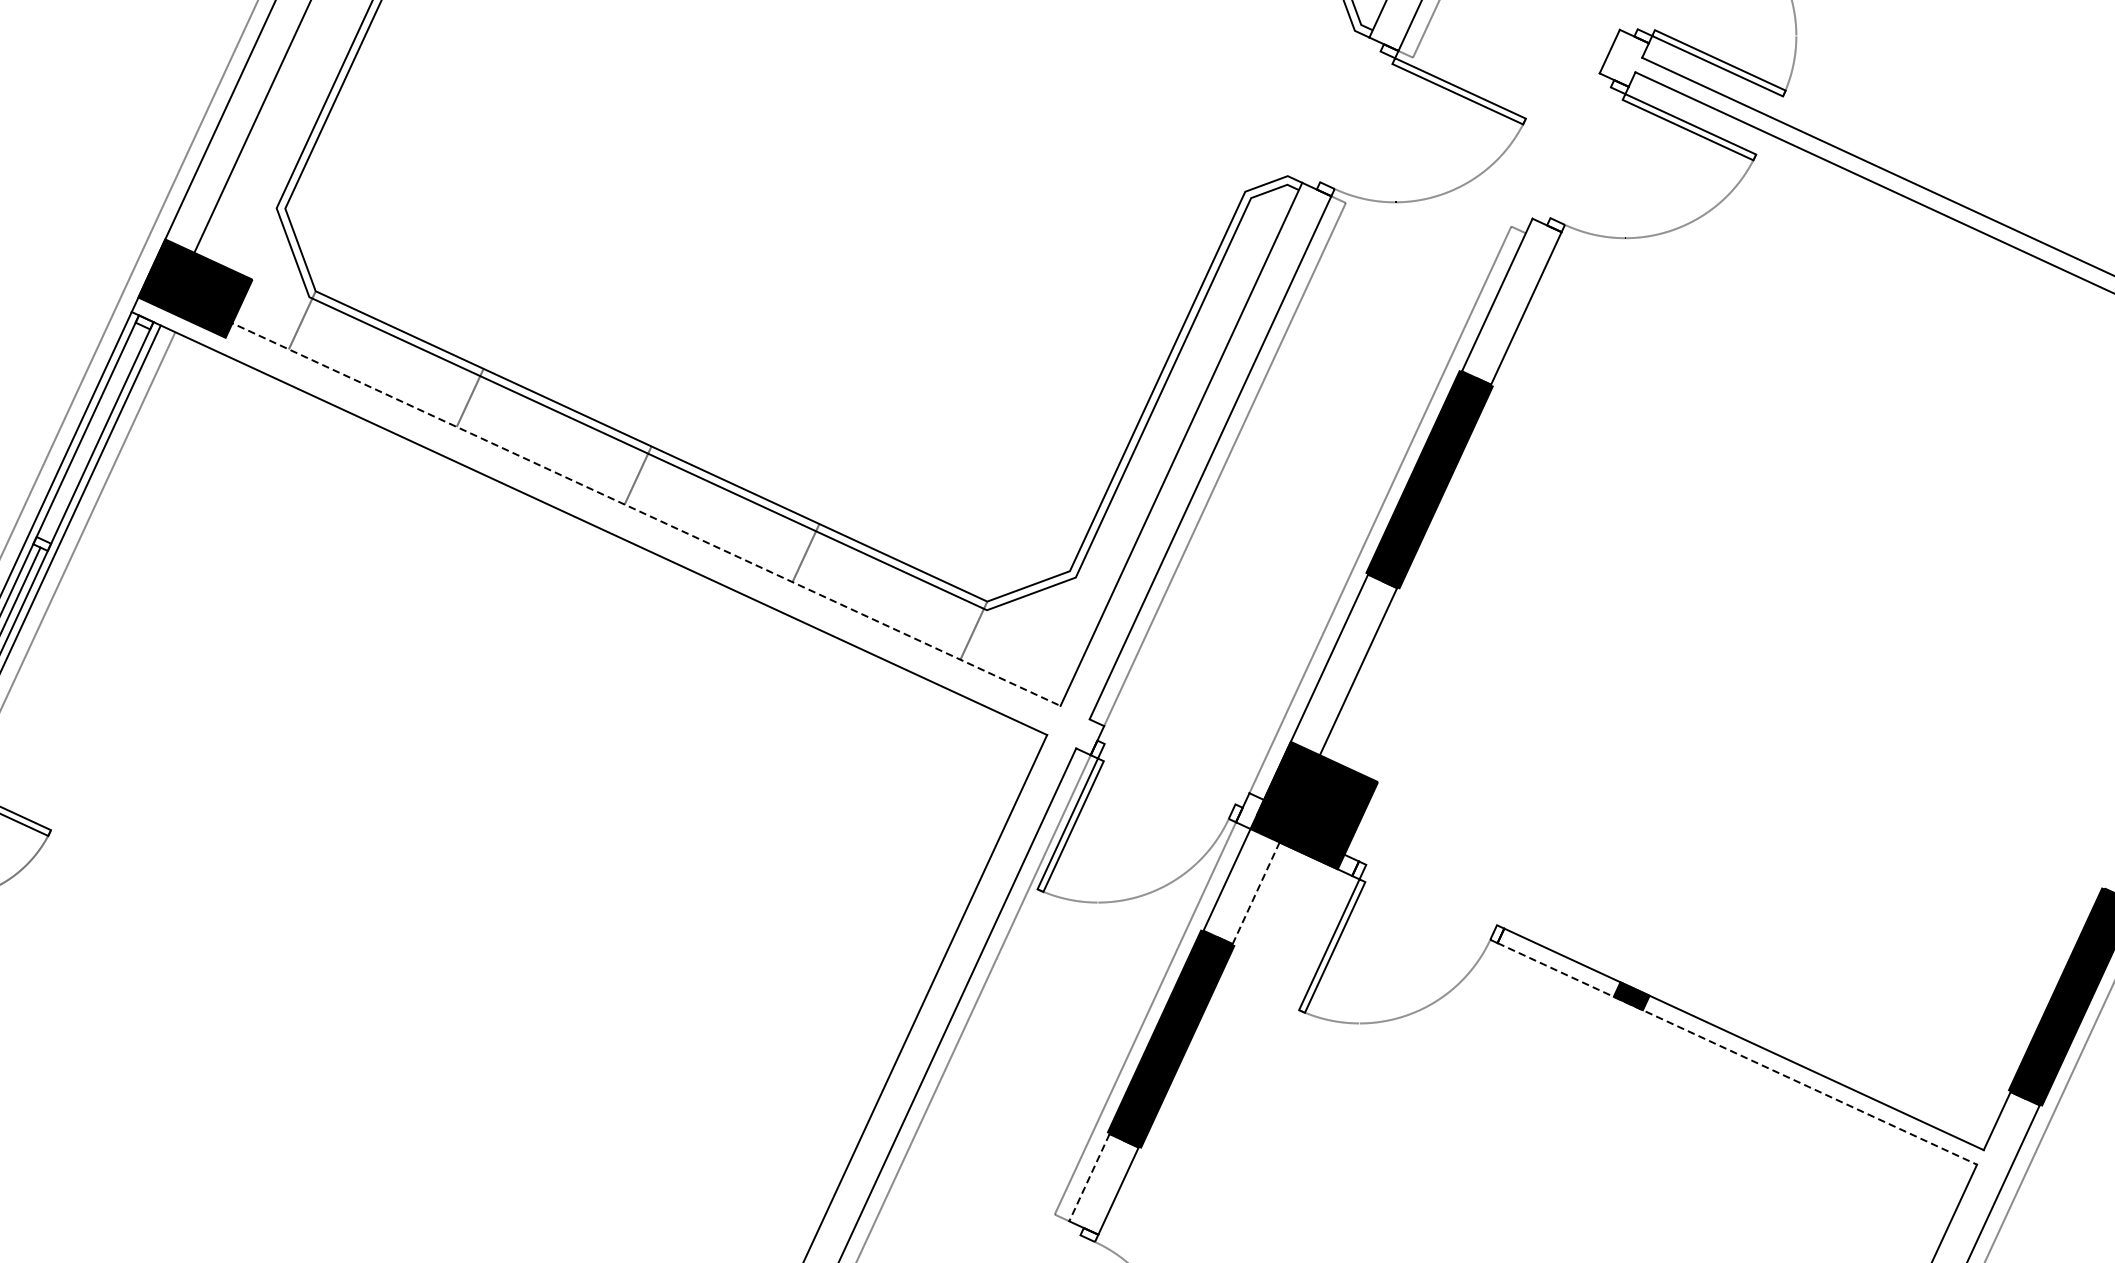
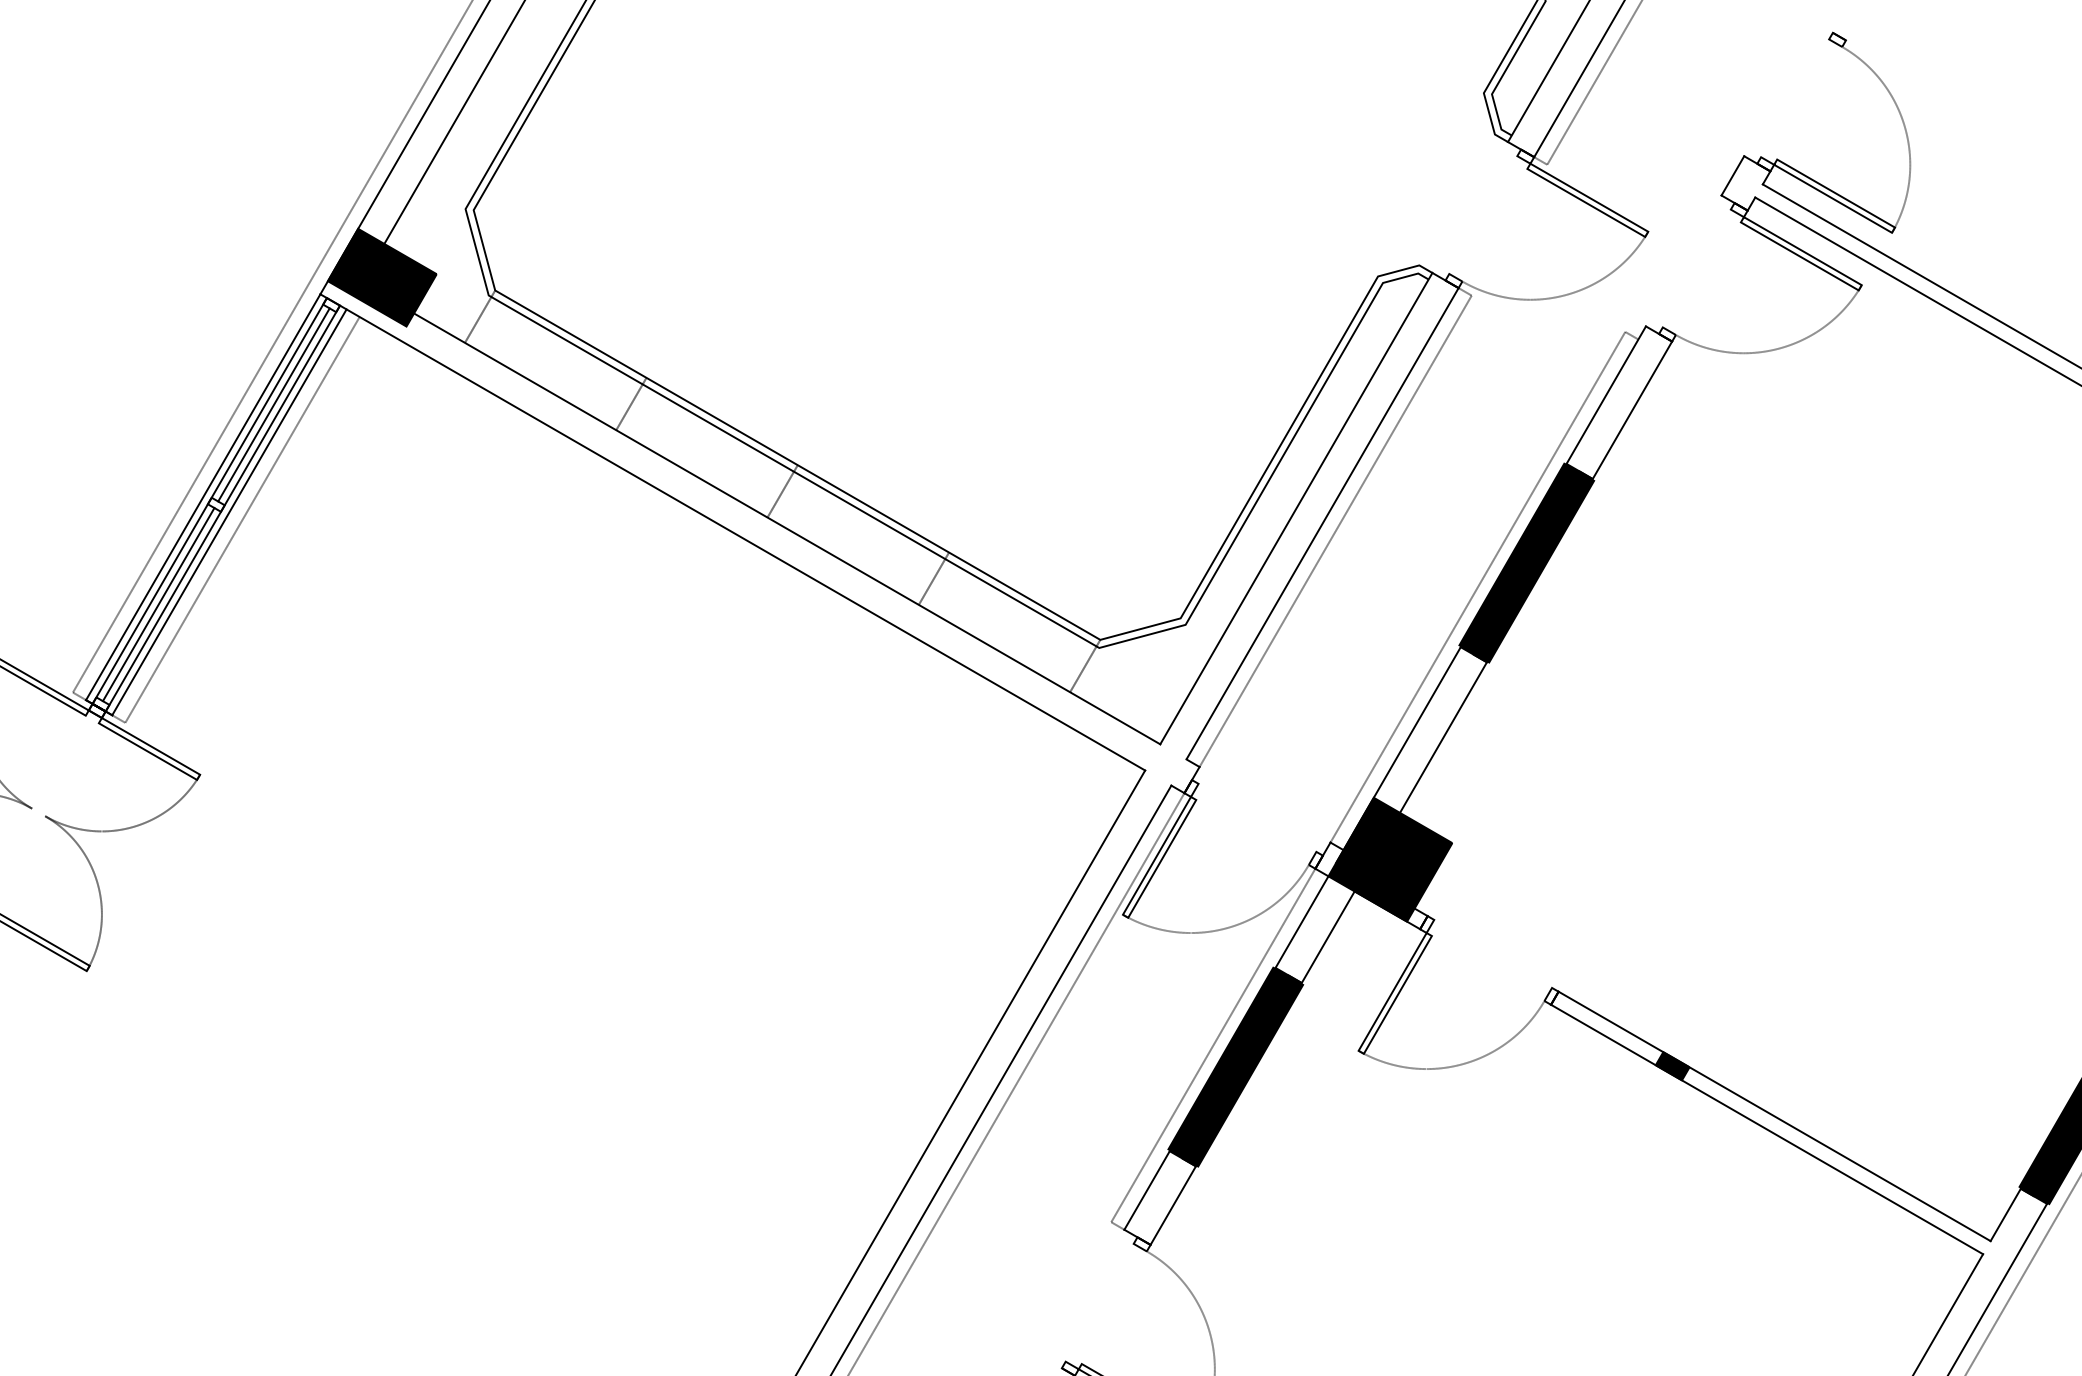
line: (92, 432) -> (273, 404), added
line: (618, 501) -> (761, 514), dashed -> solid
line: (1256, 893) -> (1328, 937), dashed -> solid
line: (1737, 1053) -> (1767, 1129), dashed -> solid
line: (1088, 1177) -> (1146, 1190), dashed -> solid

